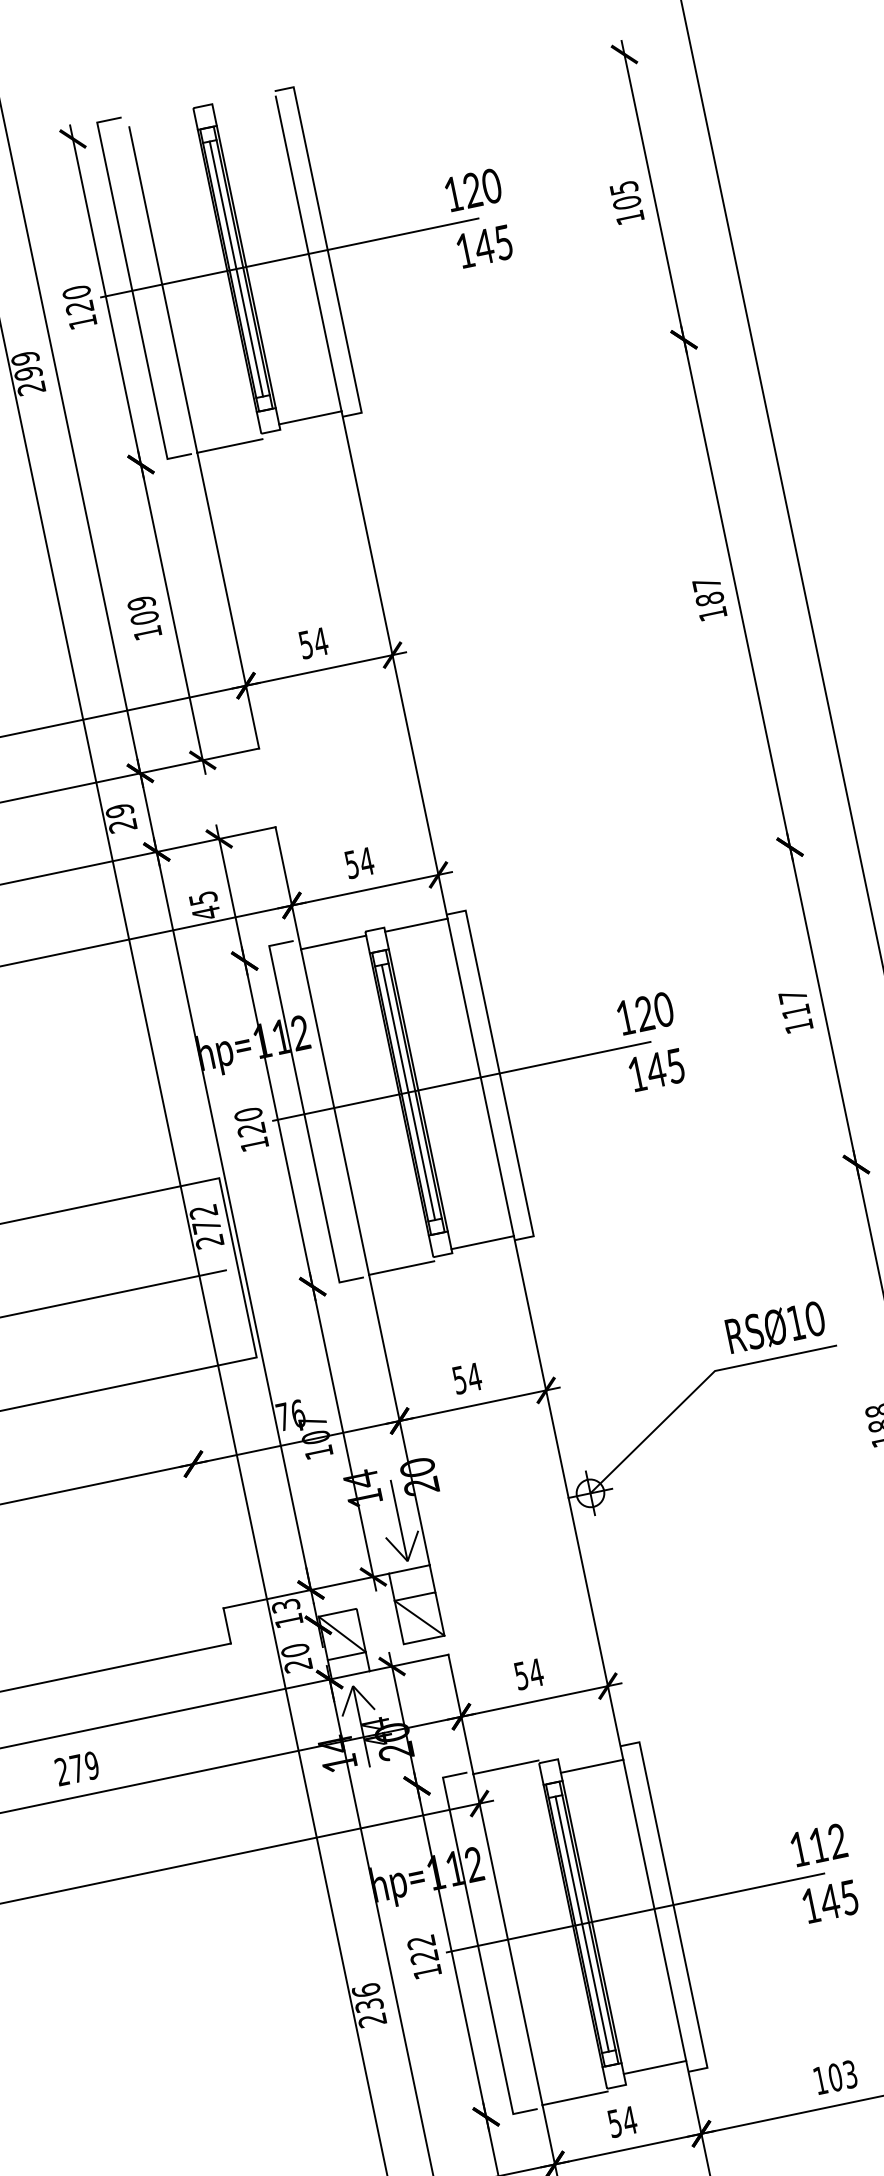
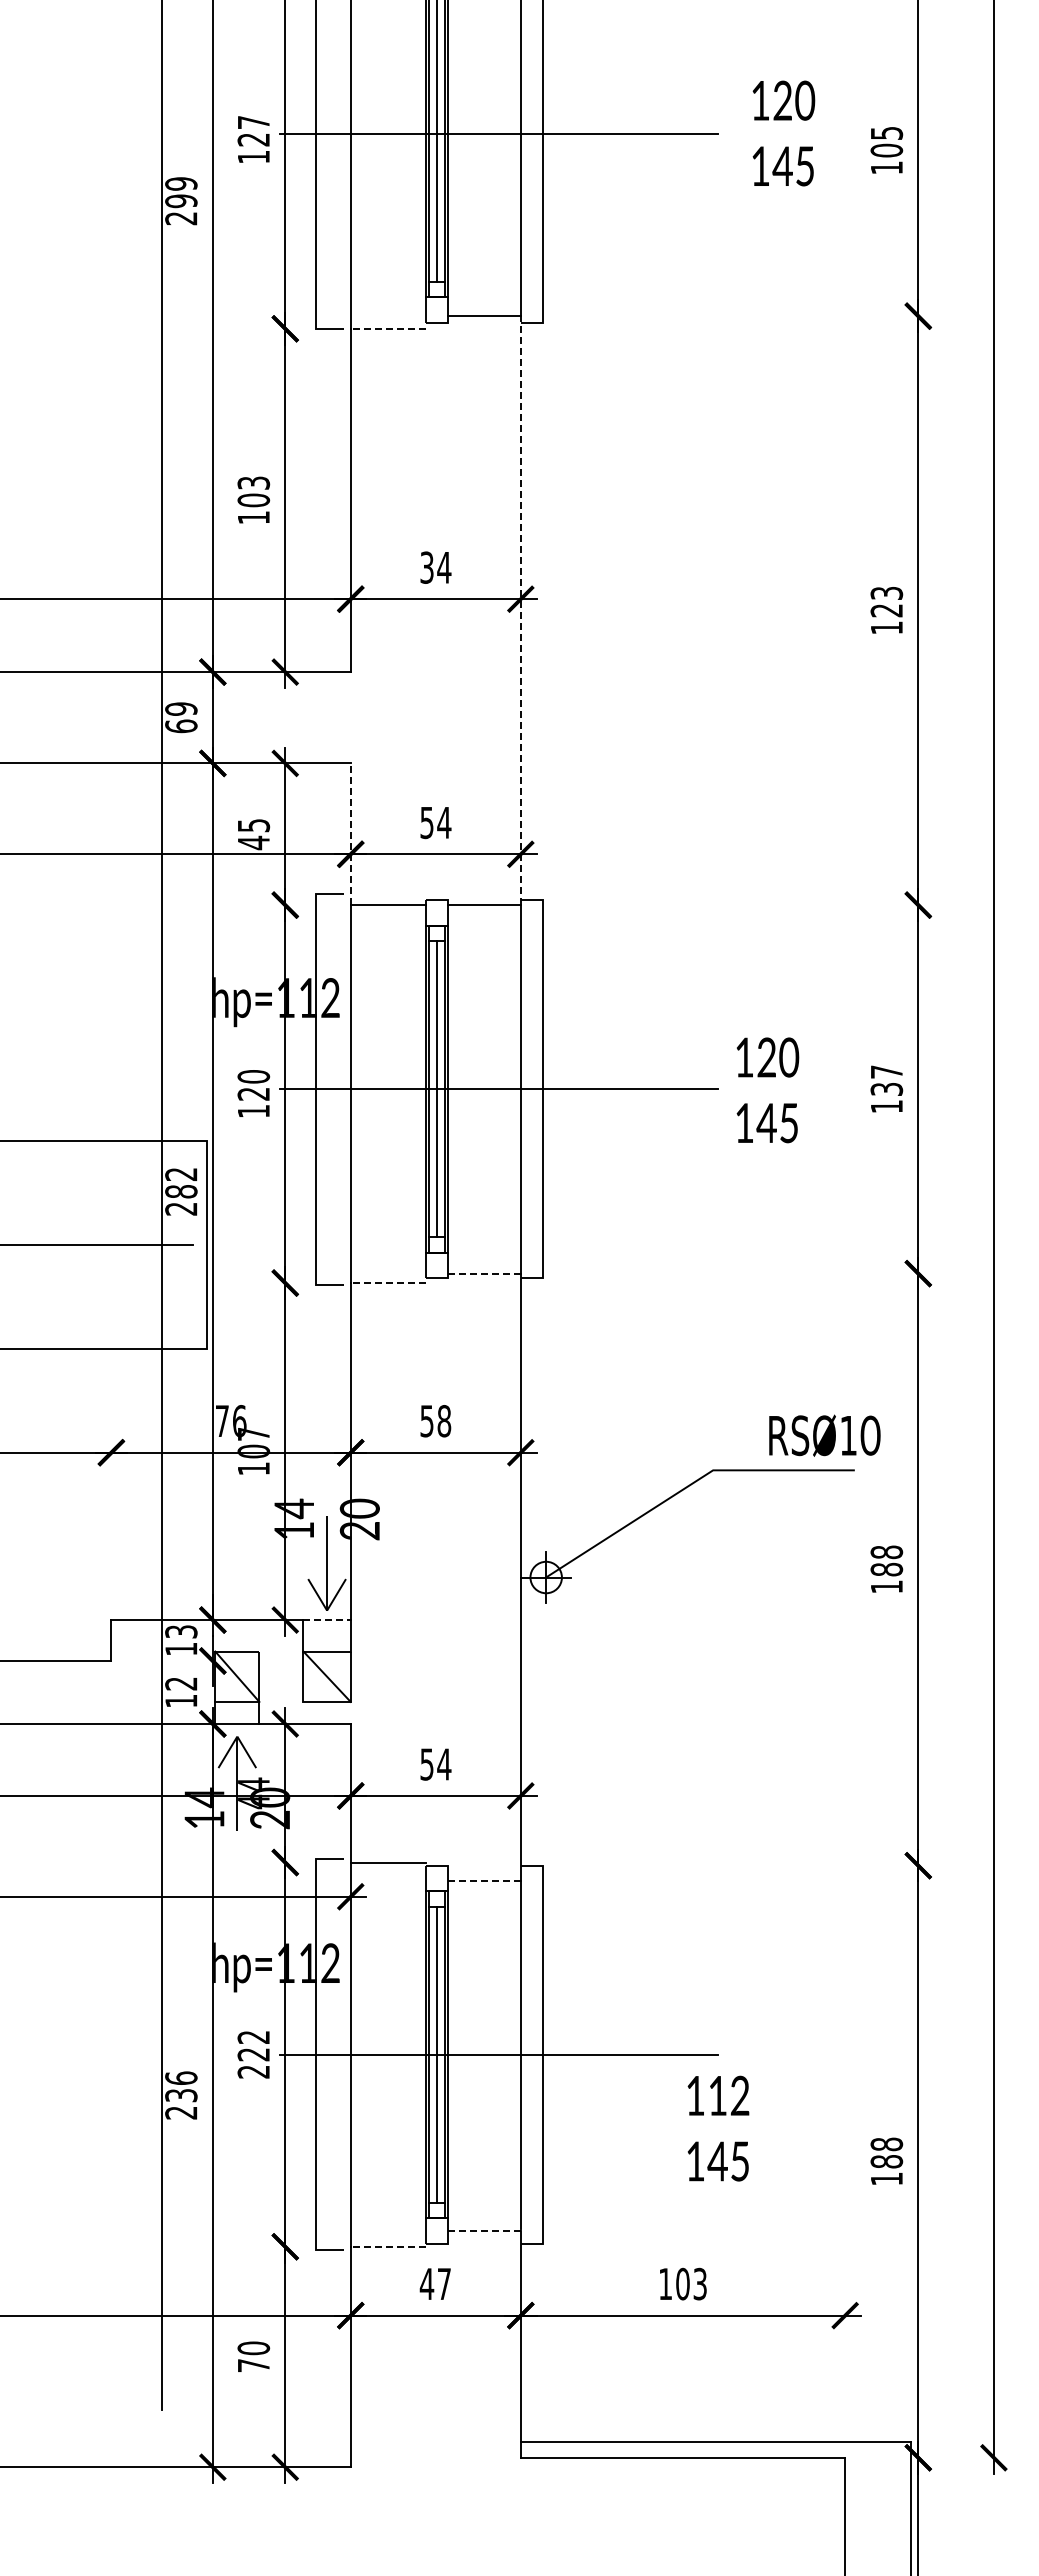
text: (479, 218) -> (783, 133), moved
text: (76, 292) -> (253, 122), 120 -> 127
line: (229, 445) -> (388, 328), solid -> dashed
text: (708, 592) -> (886, 602), 187 -> 123
text: (141, 602) -> (253, 482), 109 -> 103
text: (306, 644) -> (427, 567), 54 -> 34
line: (394, 664) -> (520, 610), solid -> dashed
text: (123, 825) -> (181, 726), 29 -> 69
line: (288, 888) -> (350, 834), solid -> dashed
text: (795, 1011) -> (886, 1089), 117 -> 137
text: (651, 1041) -> (767, 1090), moved
text: (206, 1226) -> (181, 1191), 272 -> 282
line: (482, 1242) -> (484, 1273), solid -> dashed
line: (401, 1268) -> (388, 1283), solid -> dashed
text: (775, 1327) -> (824, 1435), moved
text: (474, 1377) -> (444, 1421), 54 -> 58
line: (409, 1569) -> (327, 1620), solid -> dashed
text: (296, 1658) -> (181, 1692), 20 -> 12
line: (592, 1766) -> (484, 1881), solid -> dashed
text: (824, 1873) -> (718, 2128), moved
text: (427, 1971) -> (253, 2071), 122 -> 222
line: (655, 2067) -> (484, 2231), solid -> dashed
line: (575, 2098) -> (388, 2246), solid -> dashed
text: (622, 2122) -> (435, 2284), 54 -> 47

